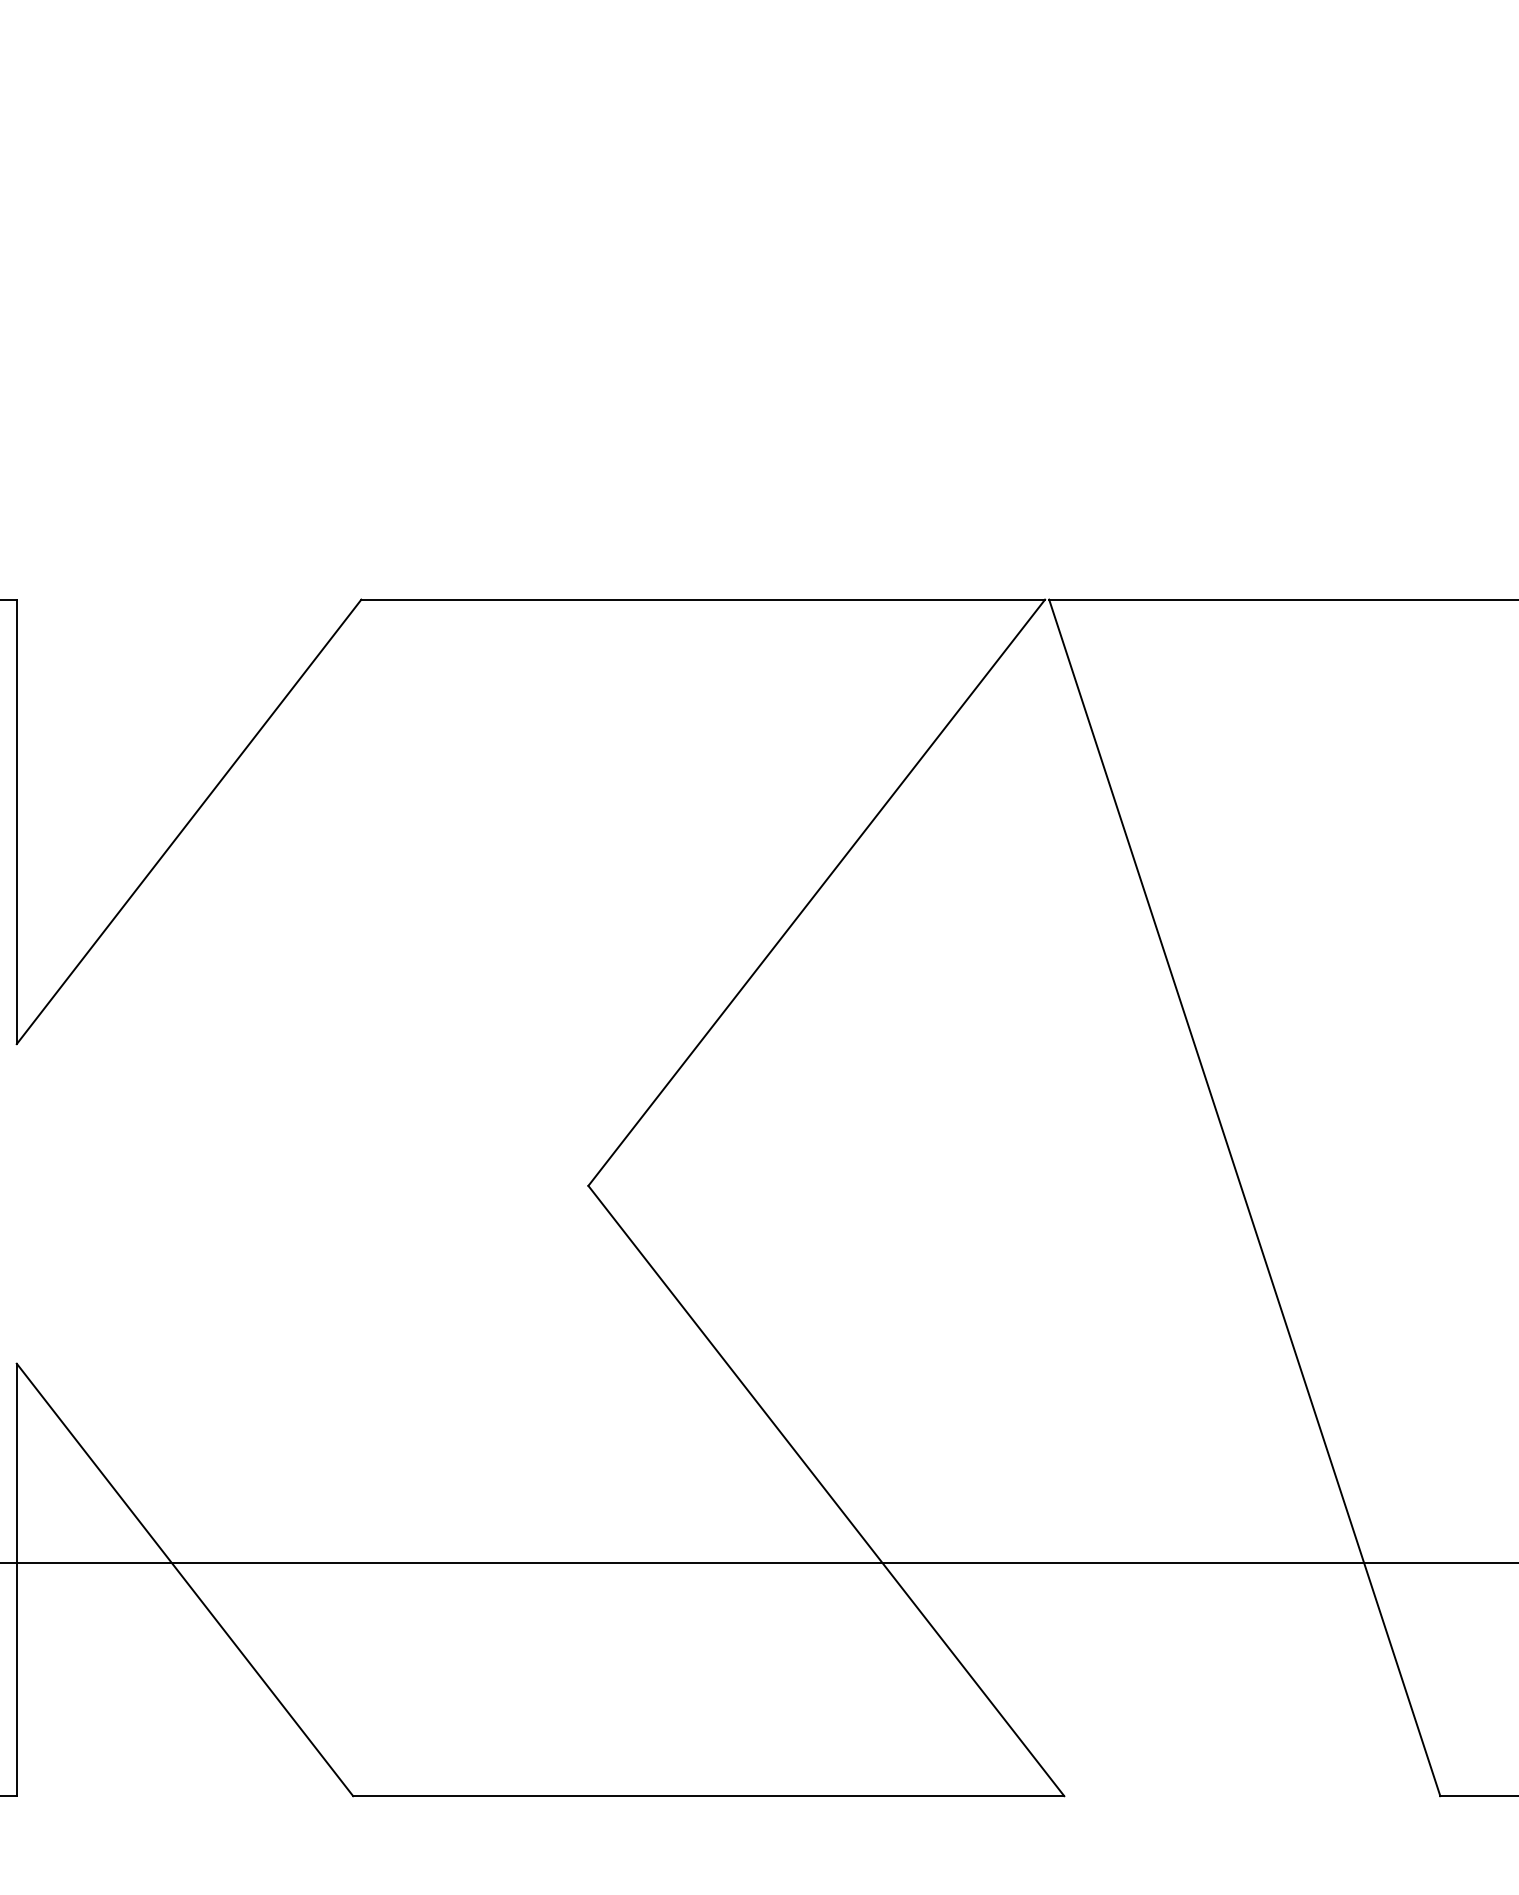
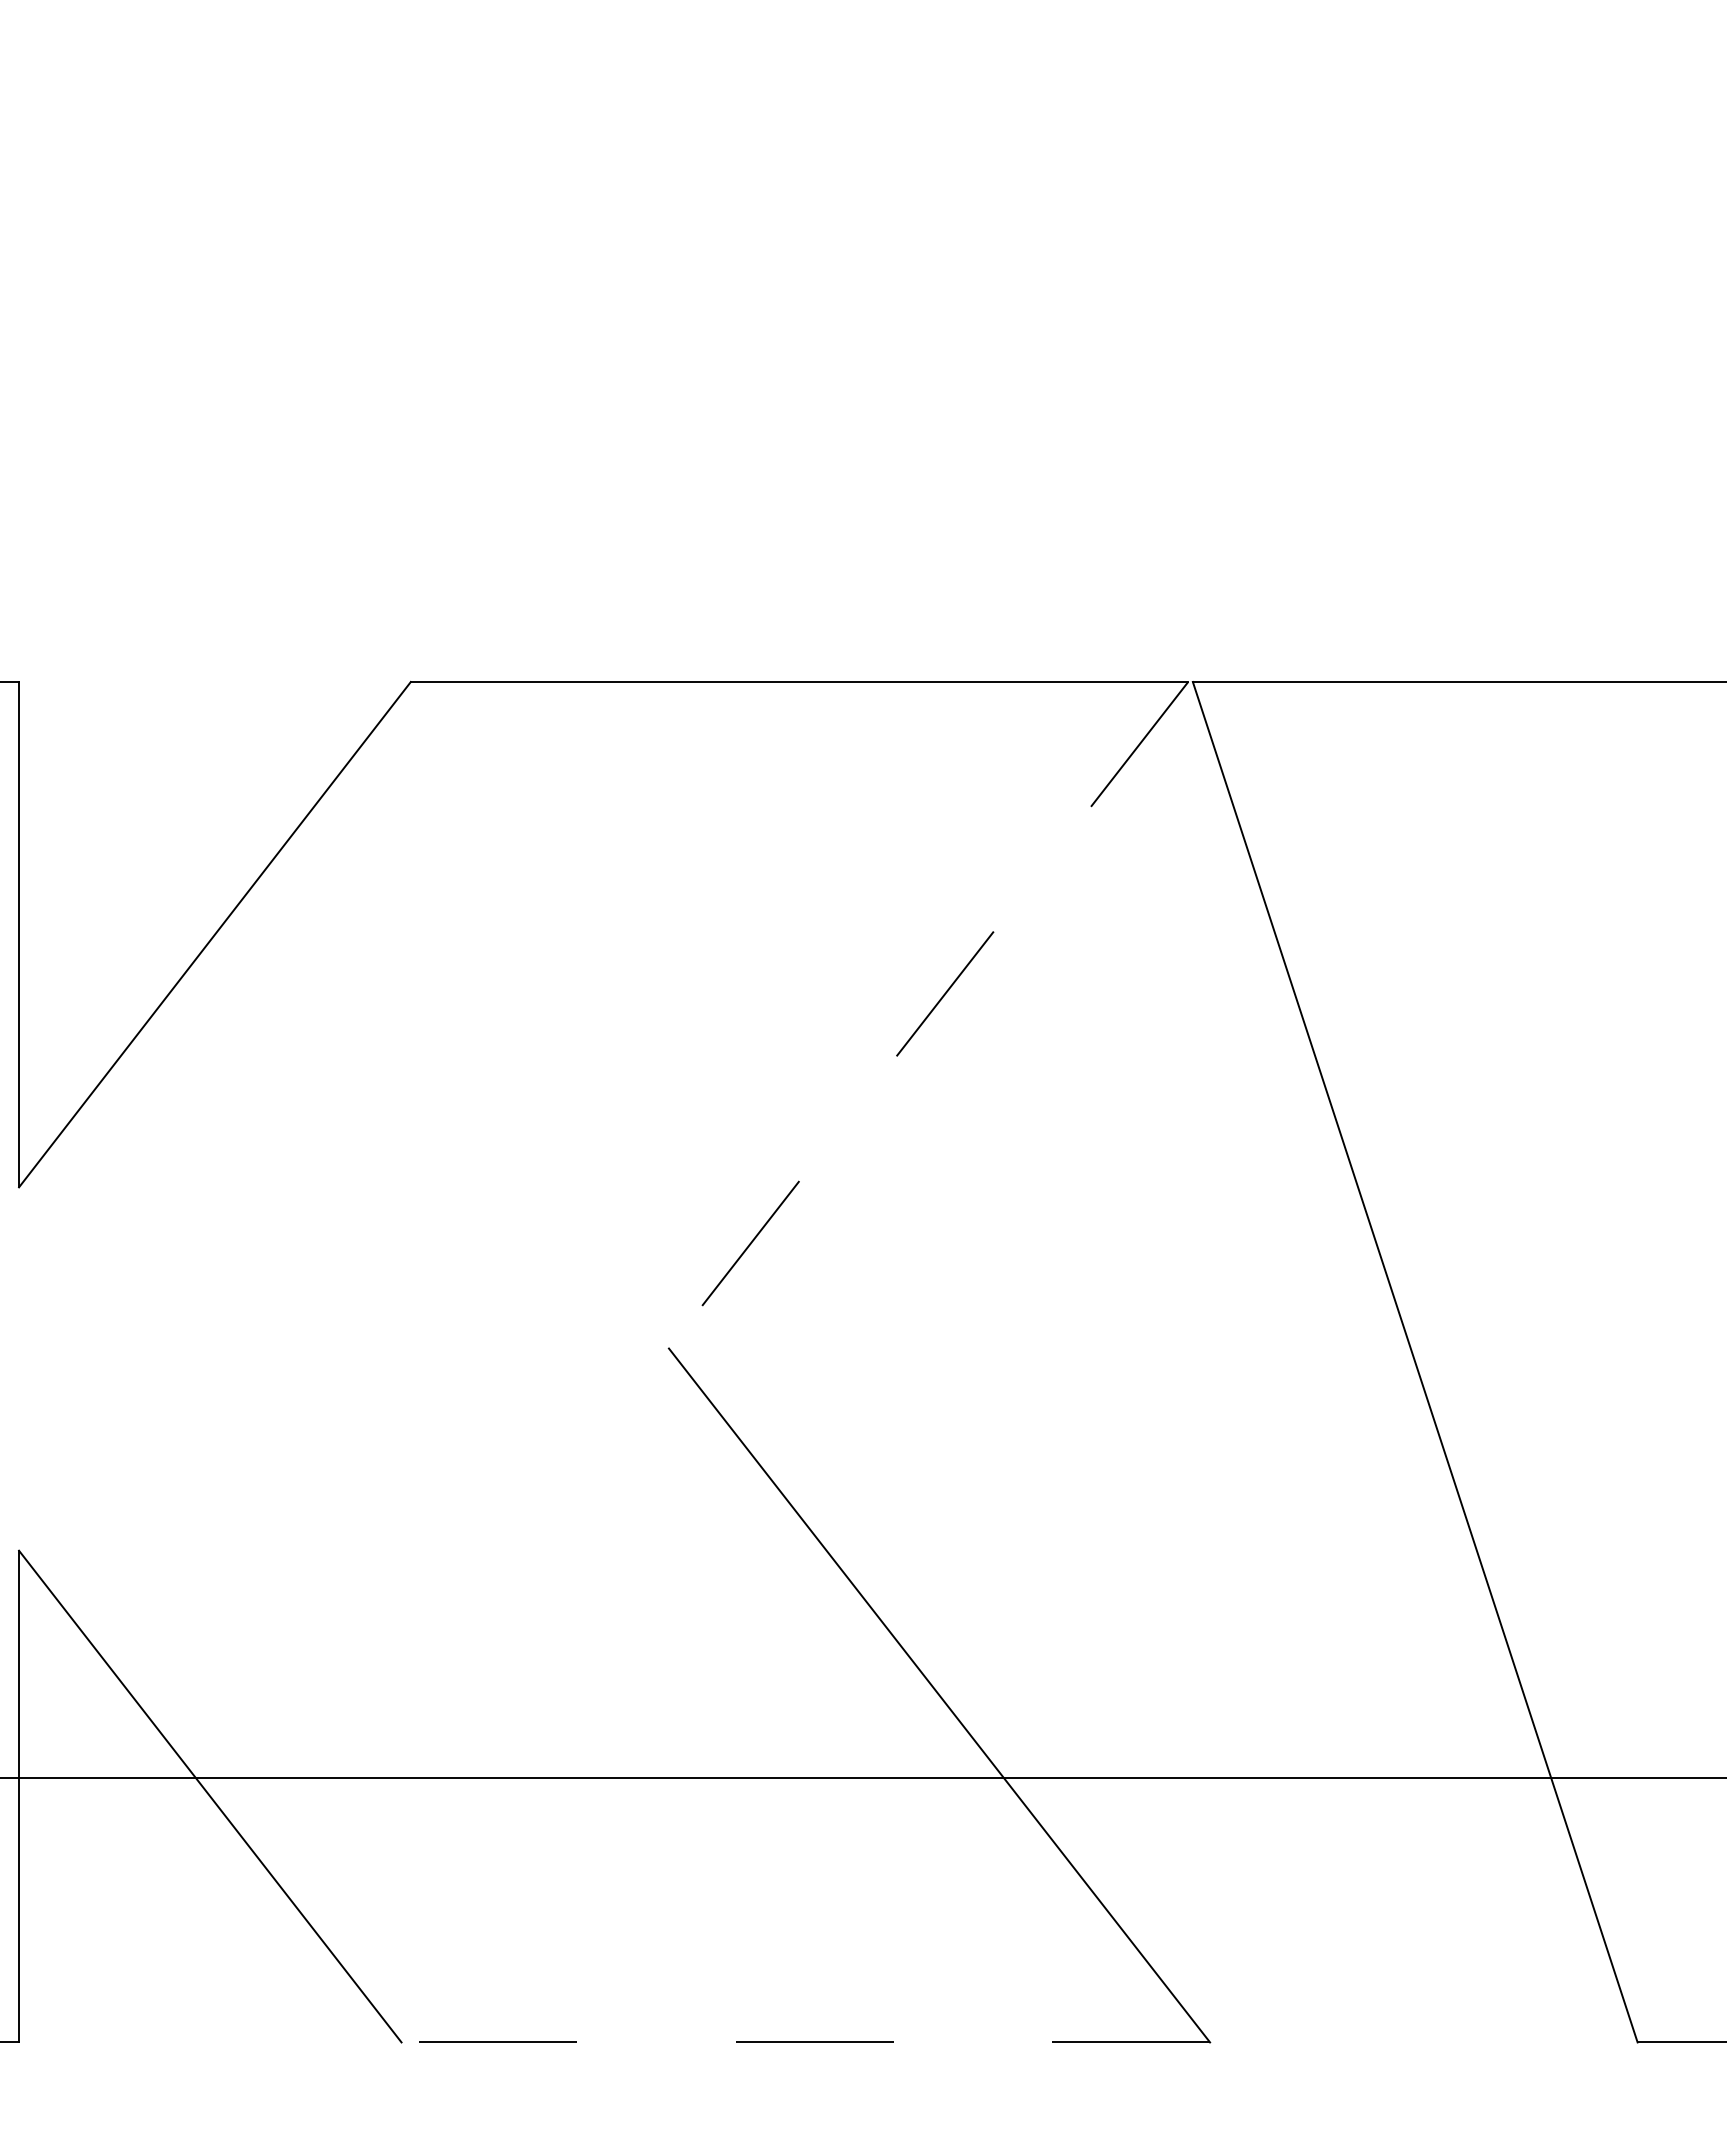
line: (816, 892) -> (928, 1014), solid -> dashed
line: (708, 1796) -> (805, 2042), solid -> dashed

